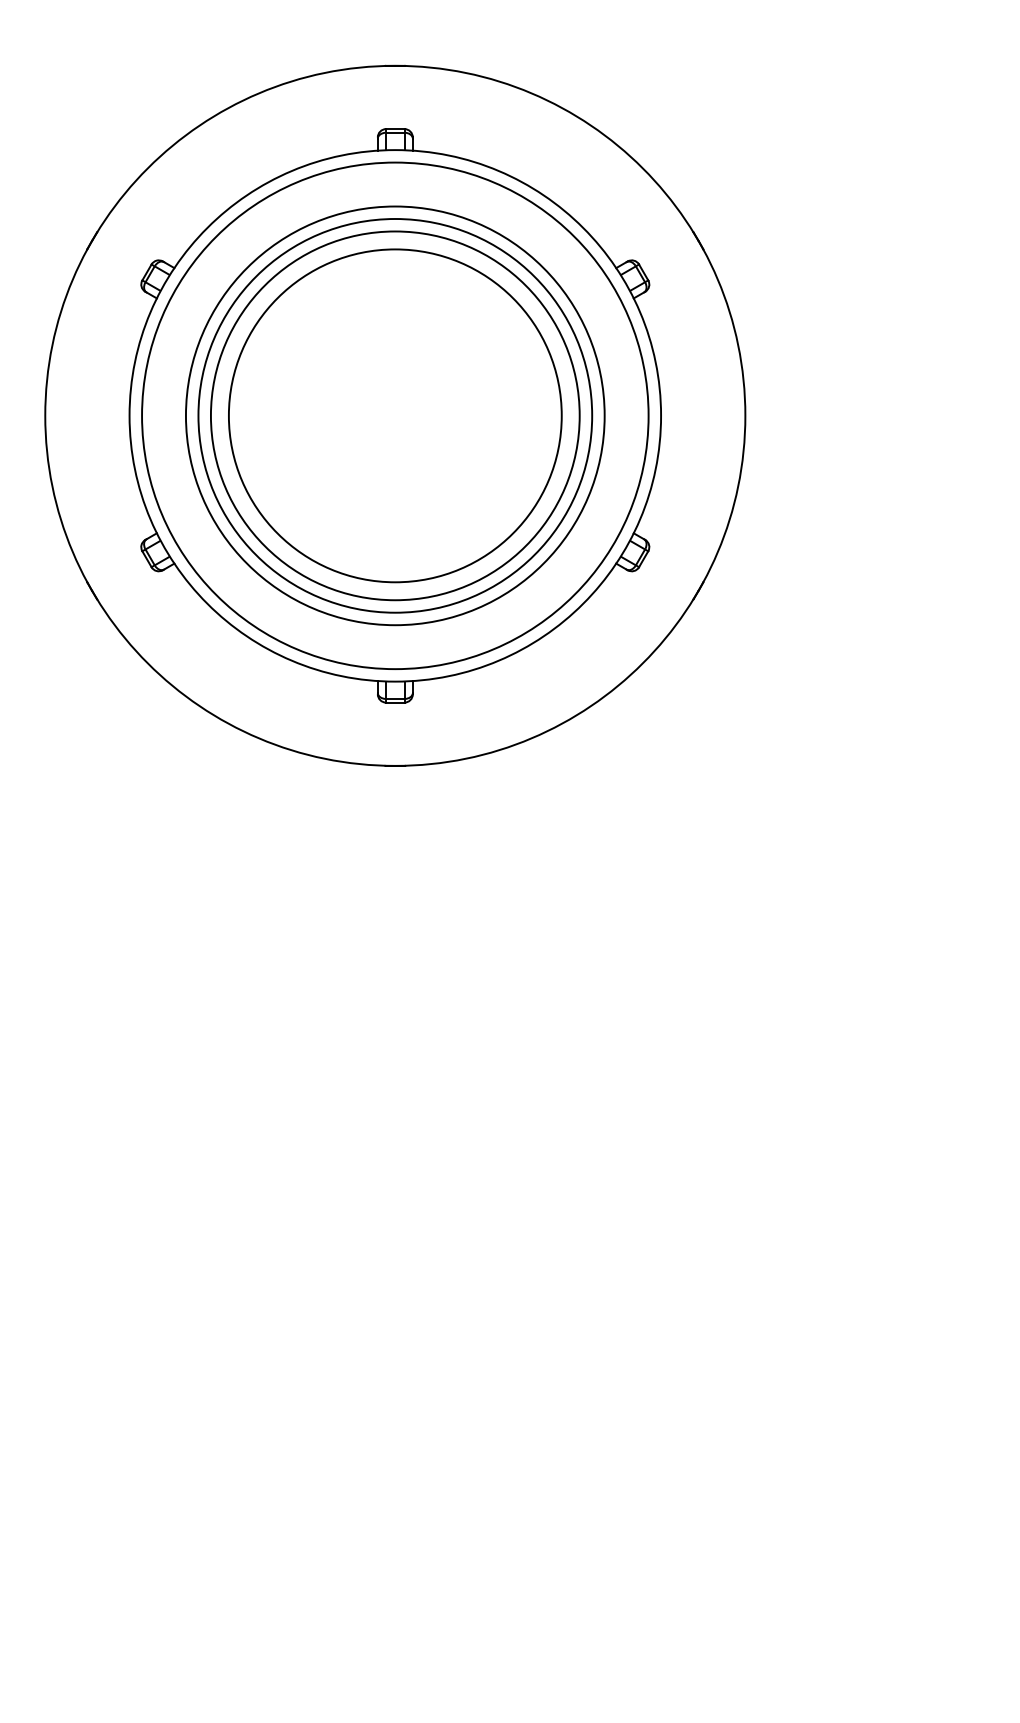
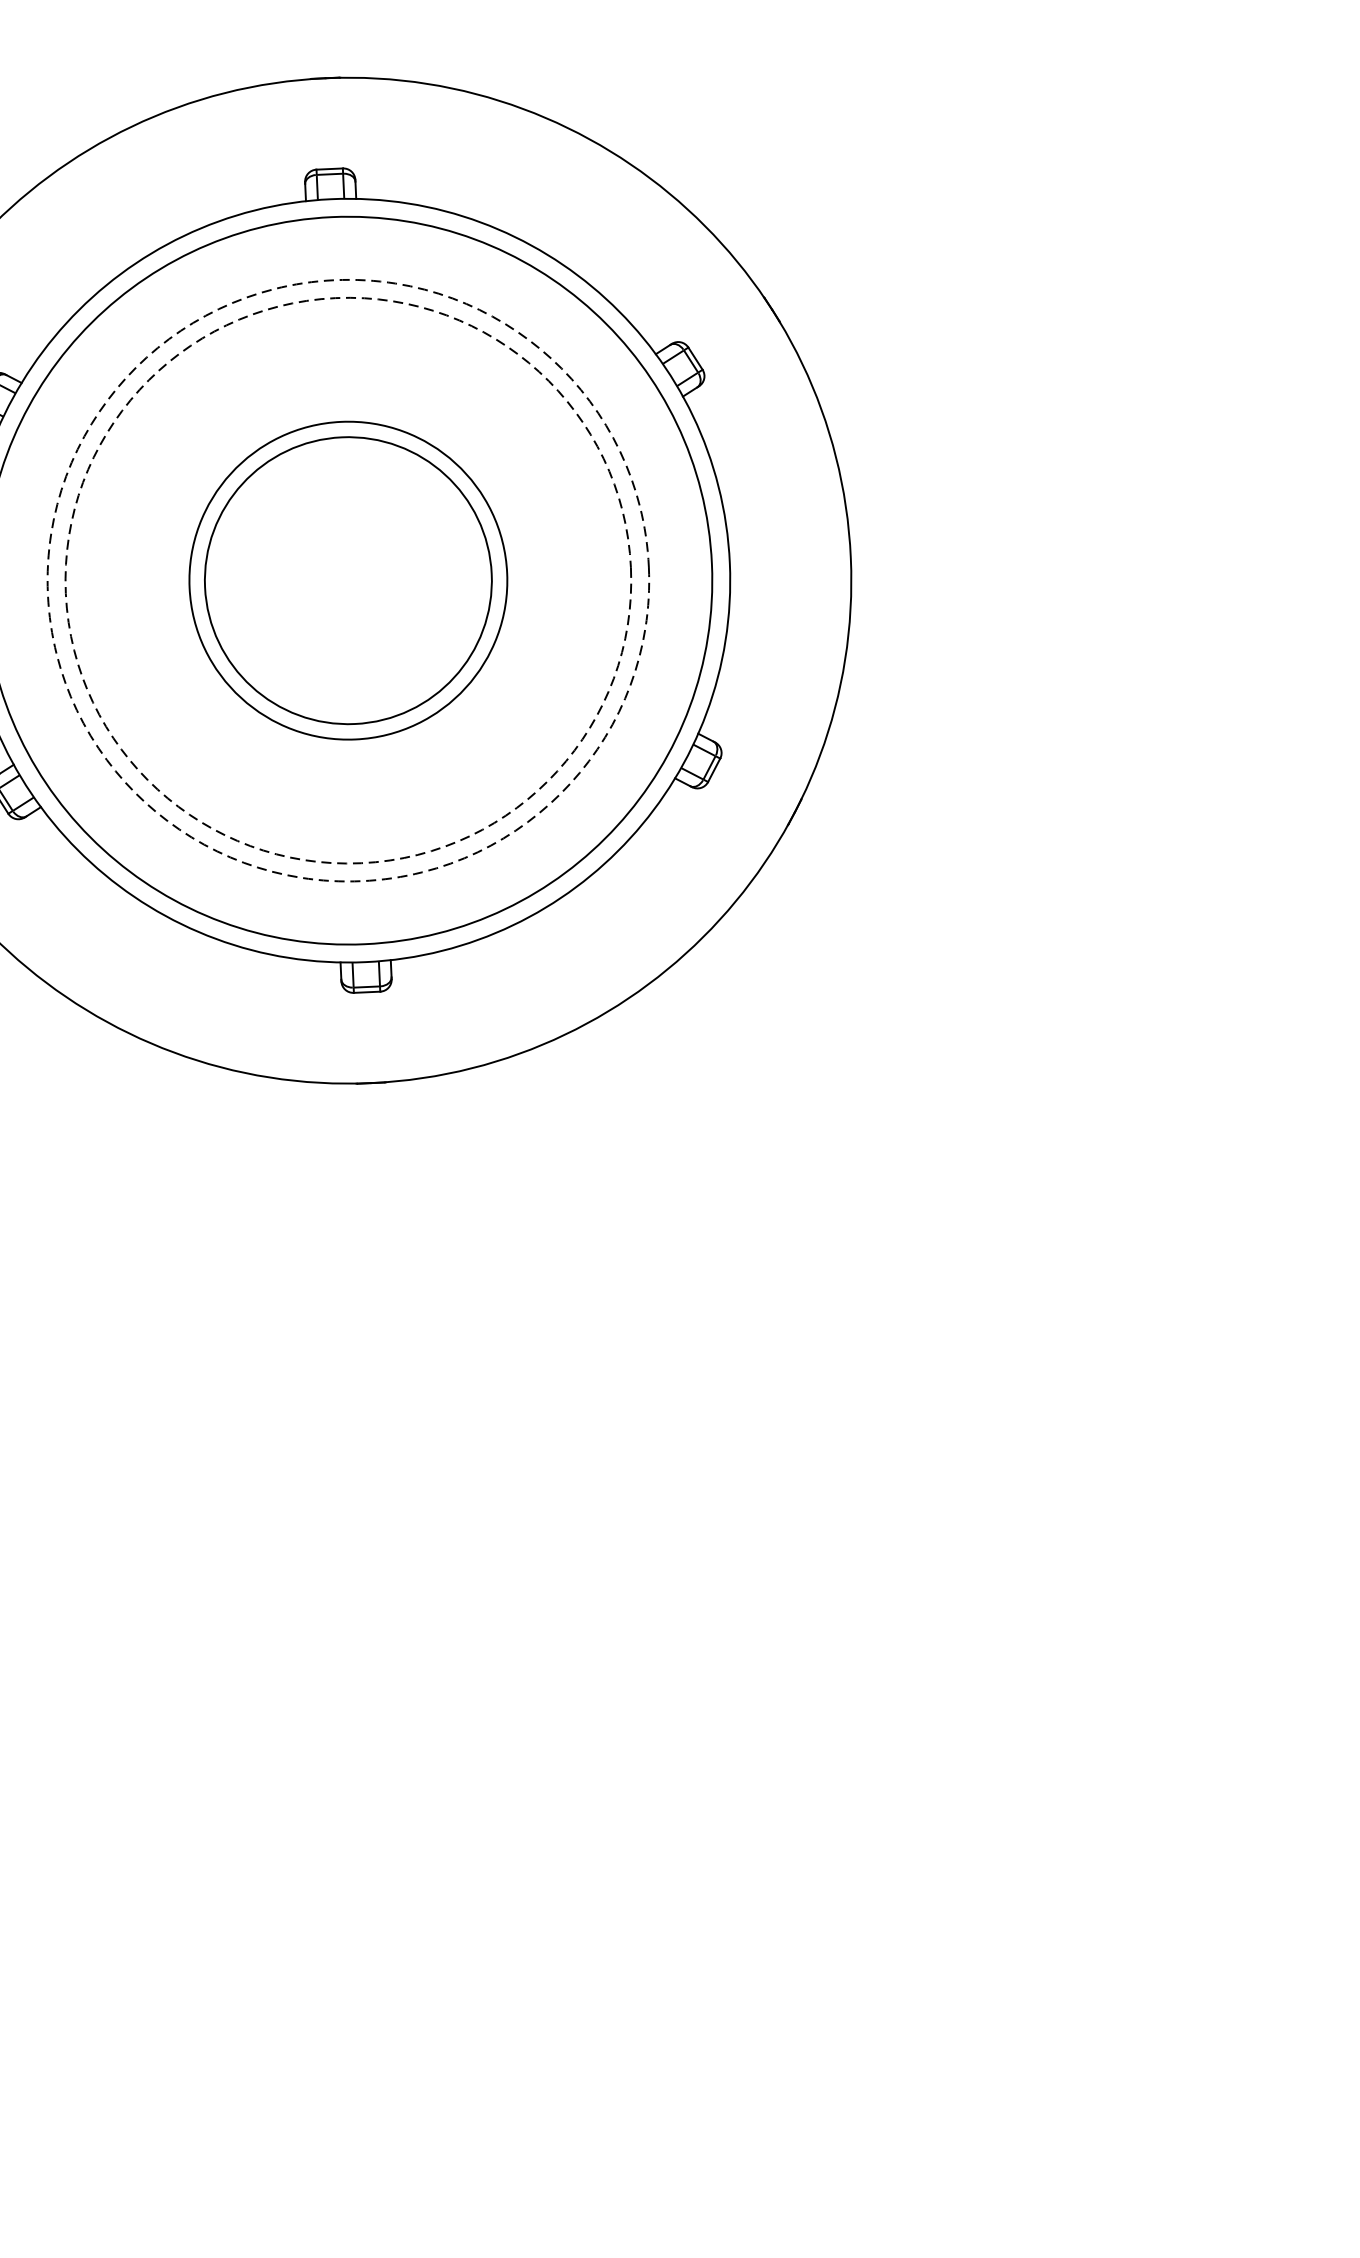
circle: (394, 415) -> (347, 580), size x0.6
circle: (394, 415) -> (347, 580), size x0.6
circle: (394, 415) -> (347, 580), solid -> dashed
circle: (395, 415) -> (348, 580), solid -> dashed

